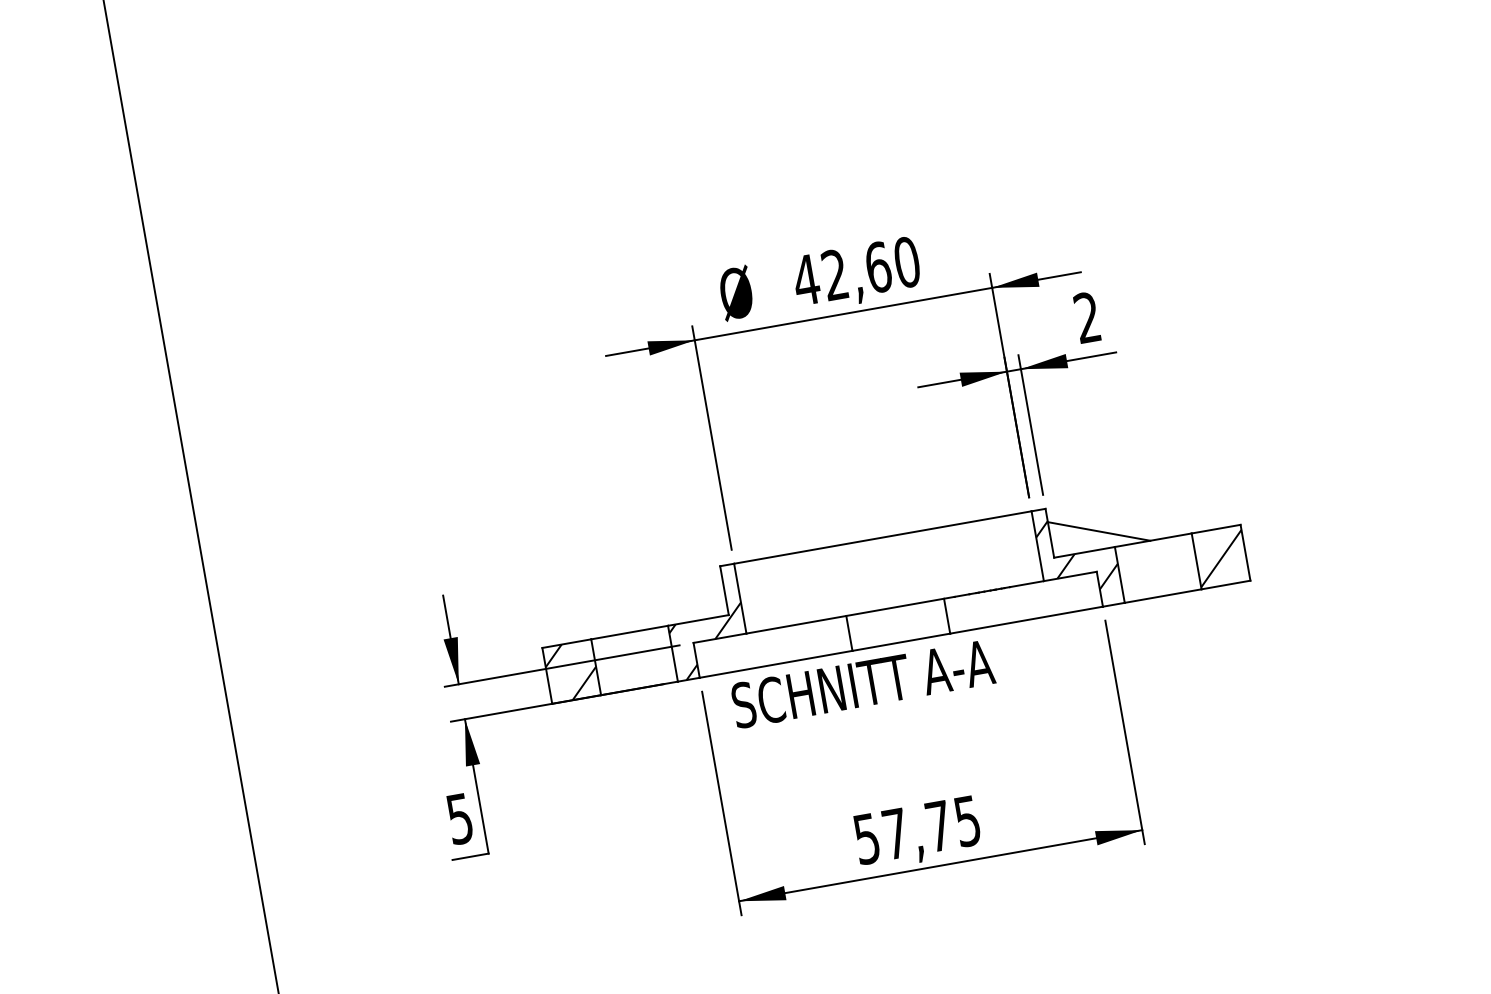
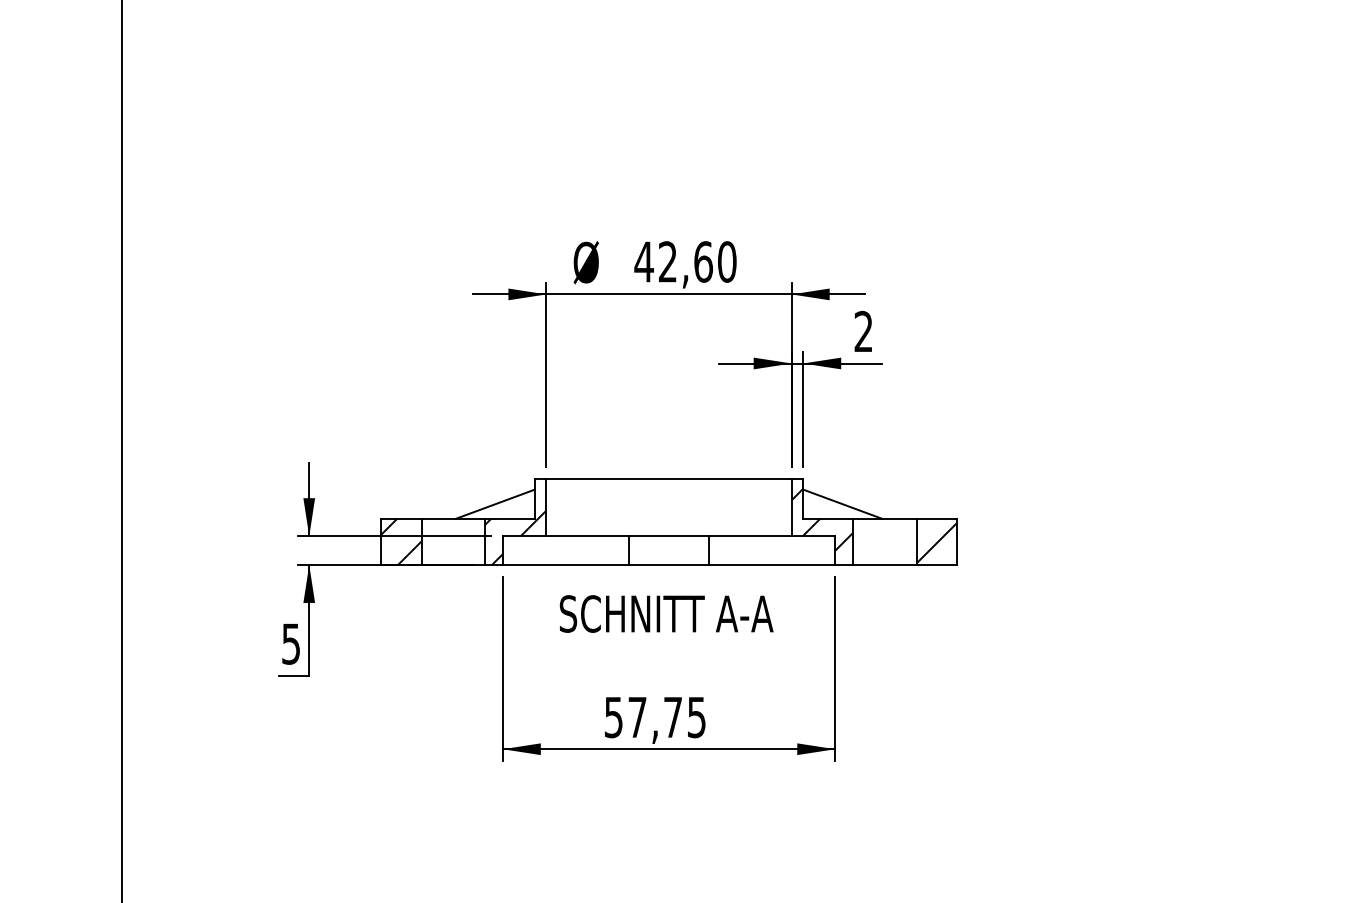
line: (676, 605) -> (494, 503), added
text: (862, 683) -> (666, 613), moved

